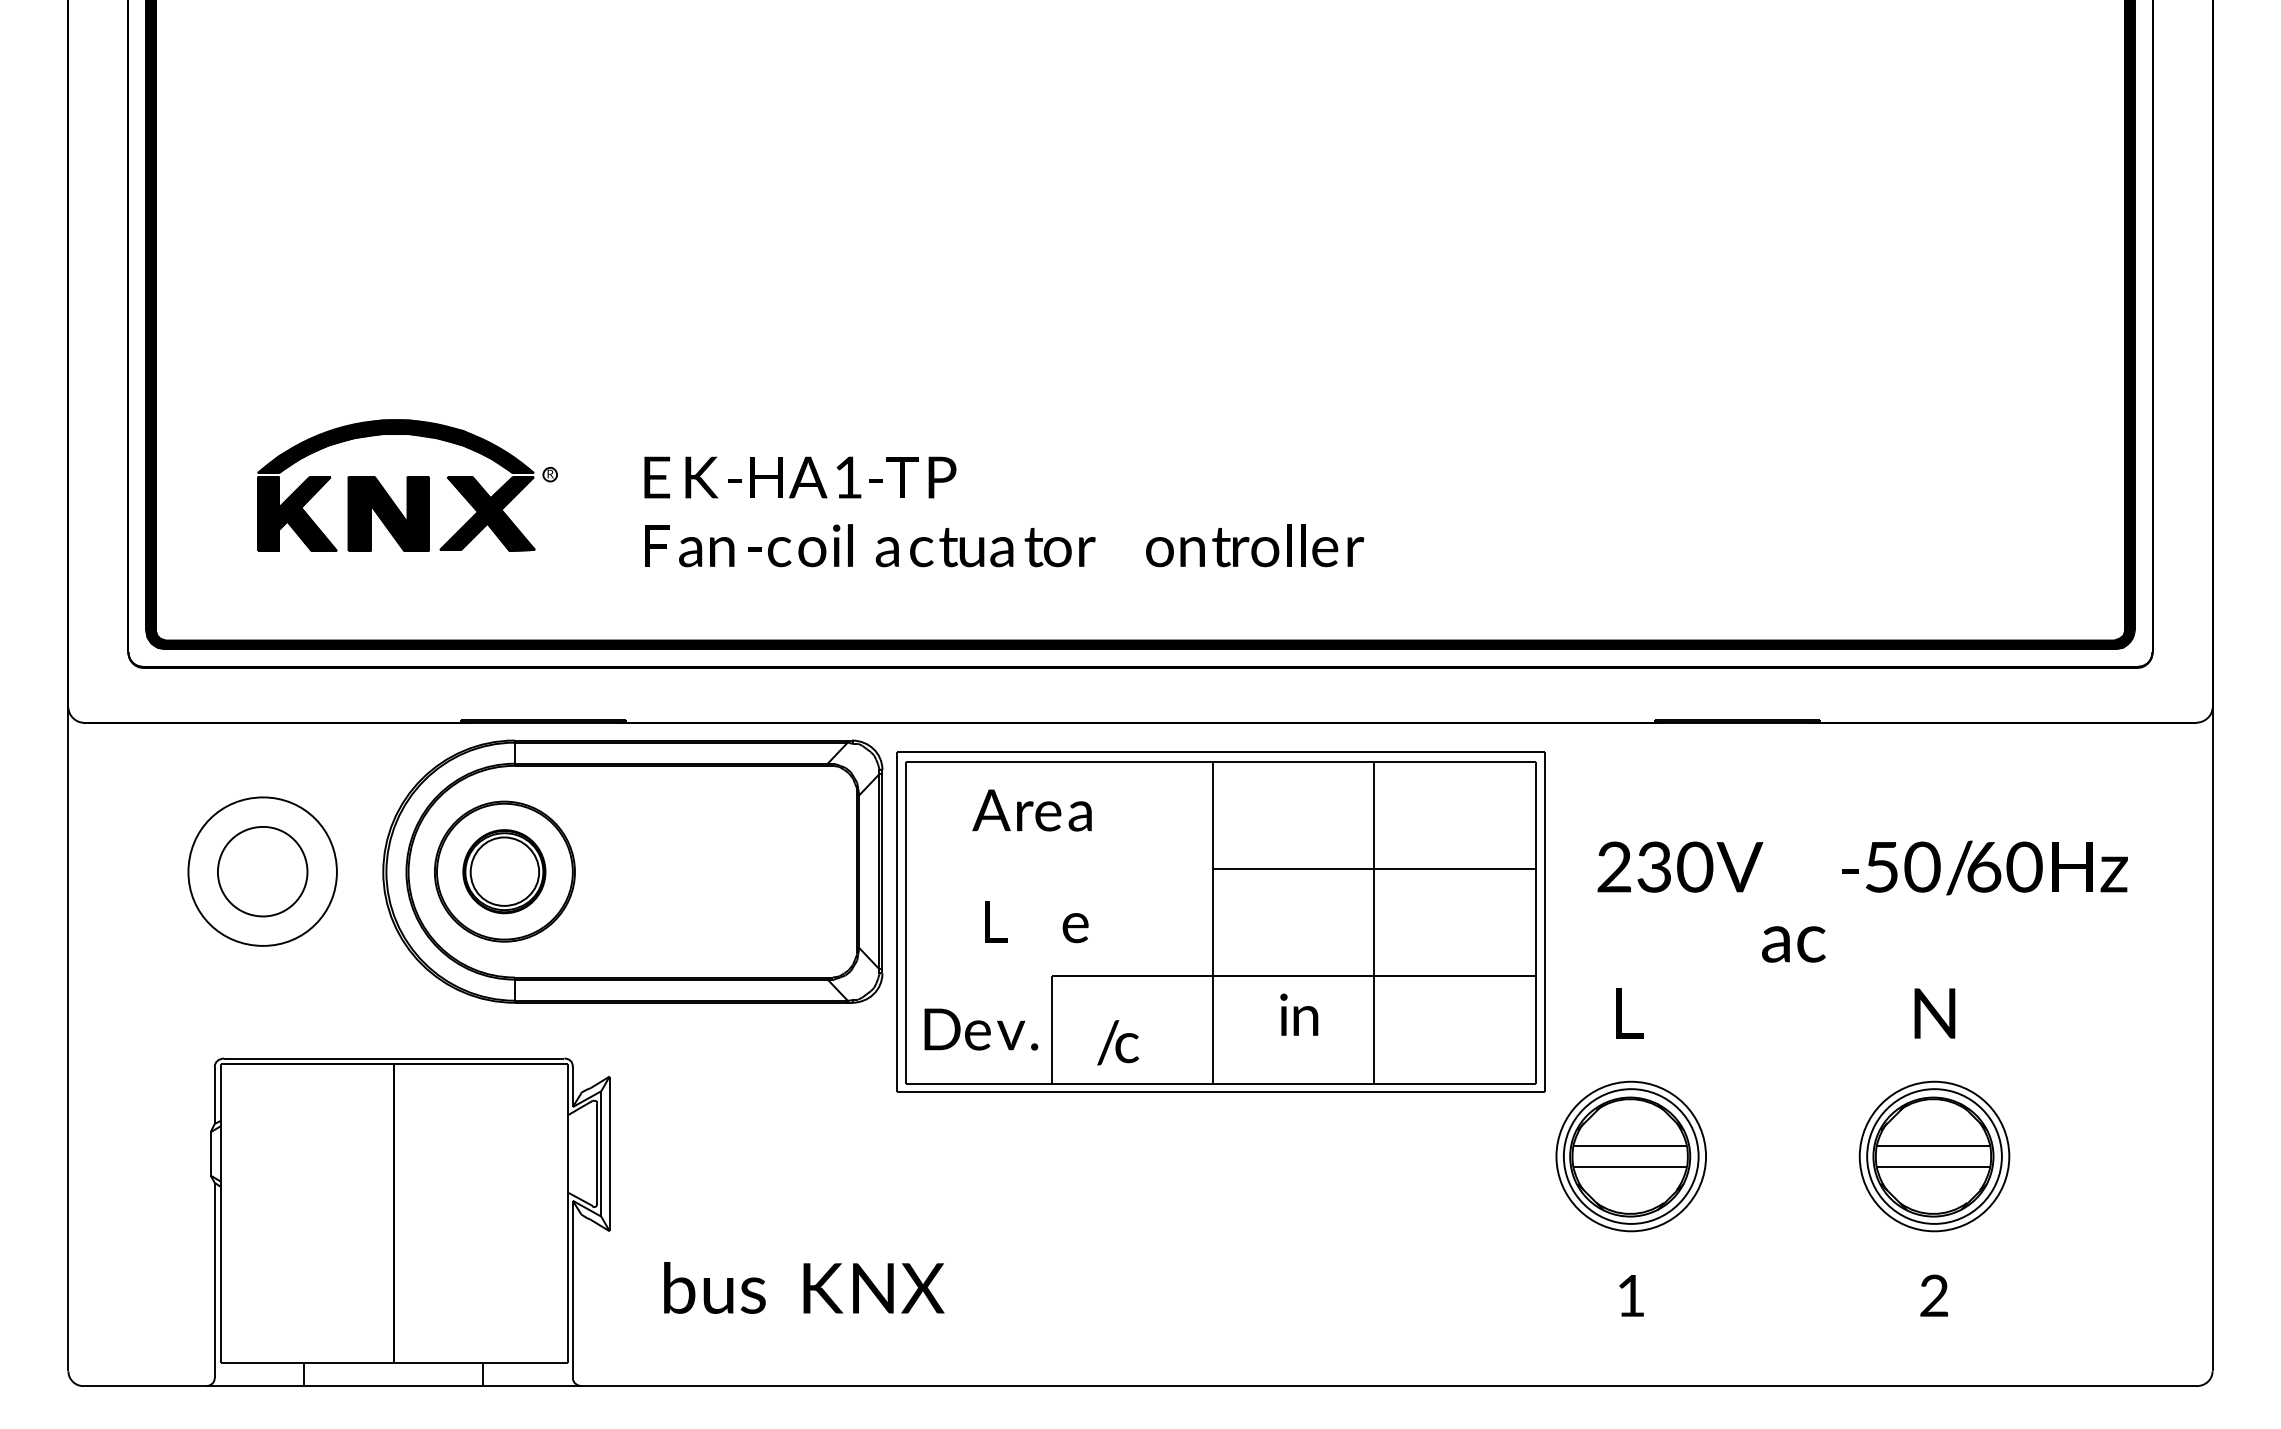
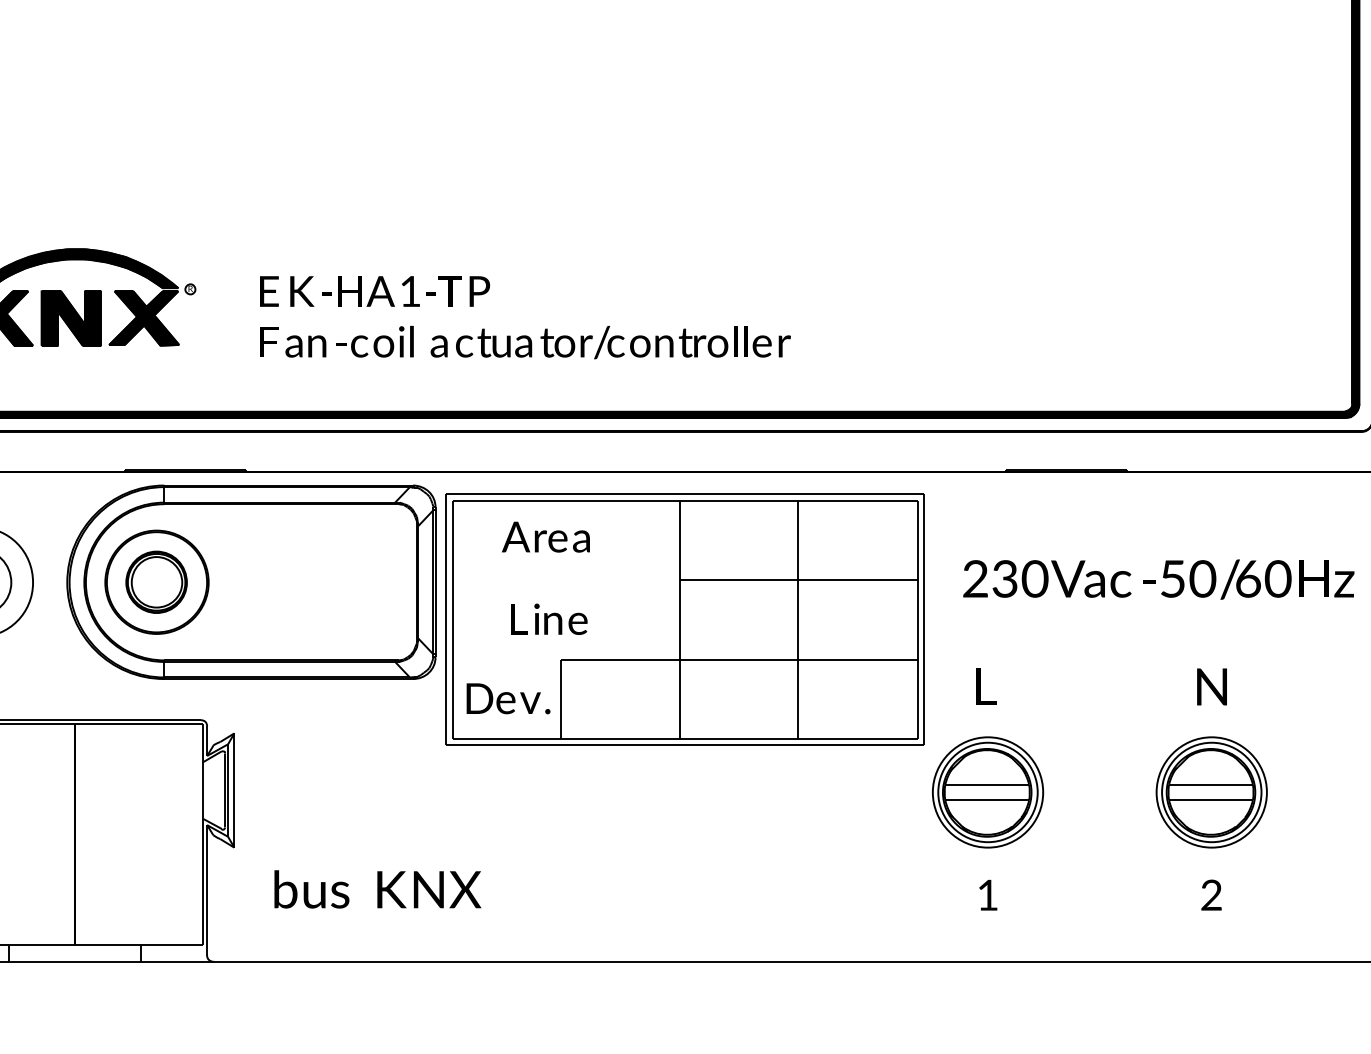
text: (1793, 944) -> (1107, 584), moved
text: (1299, 1014) -> (548, 619), moved
text: (1117, 1042) -> (608, 342), moved

